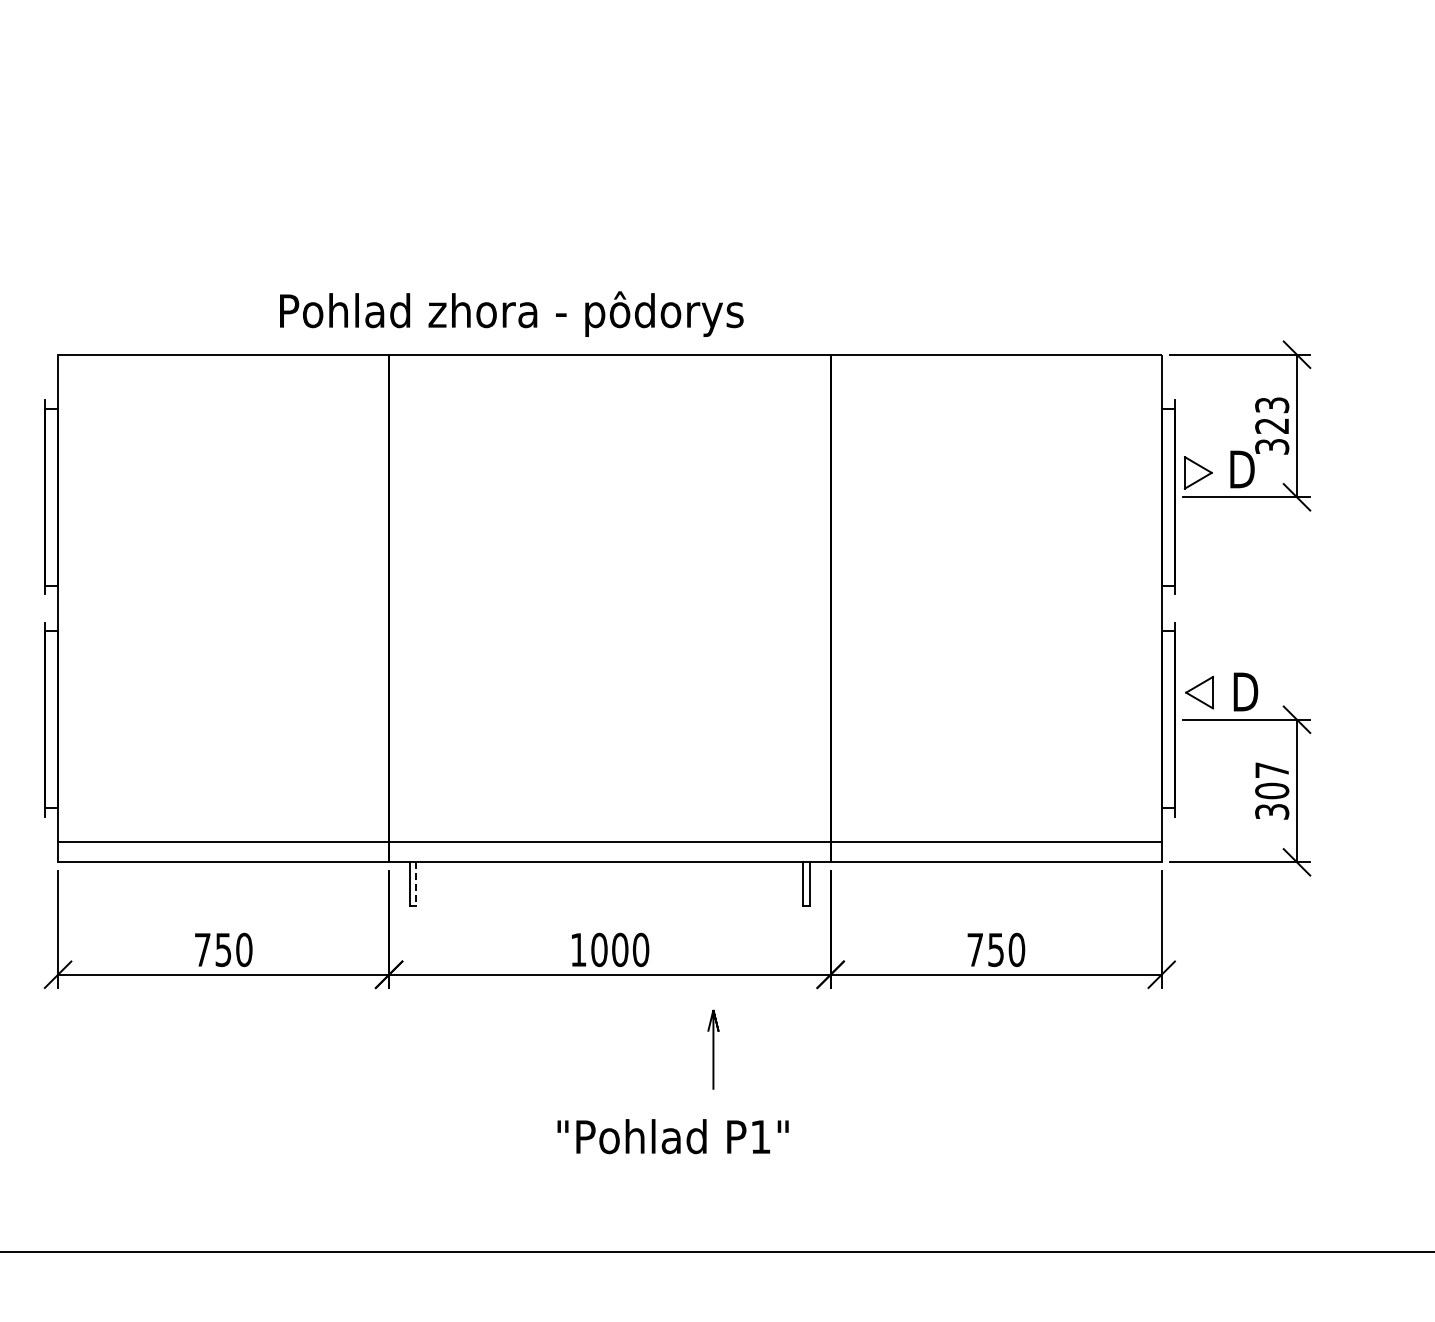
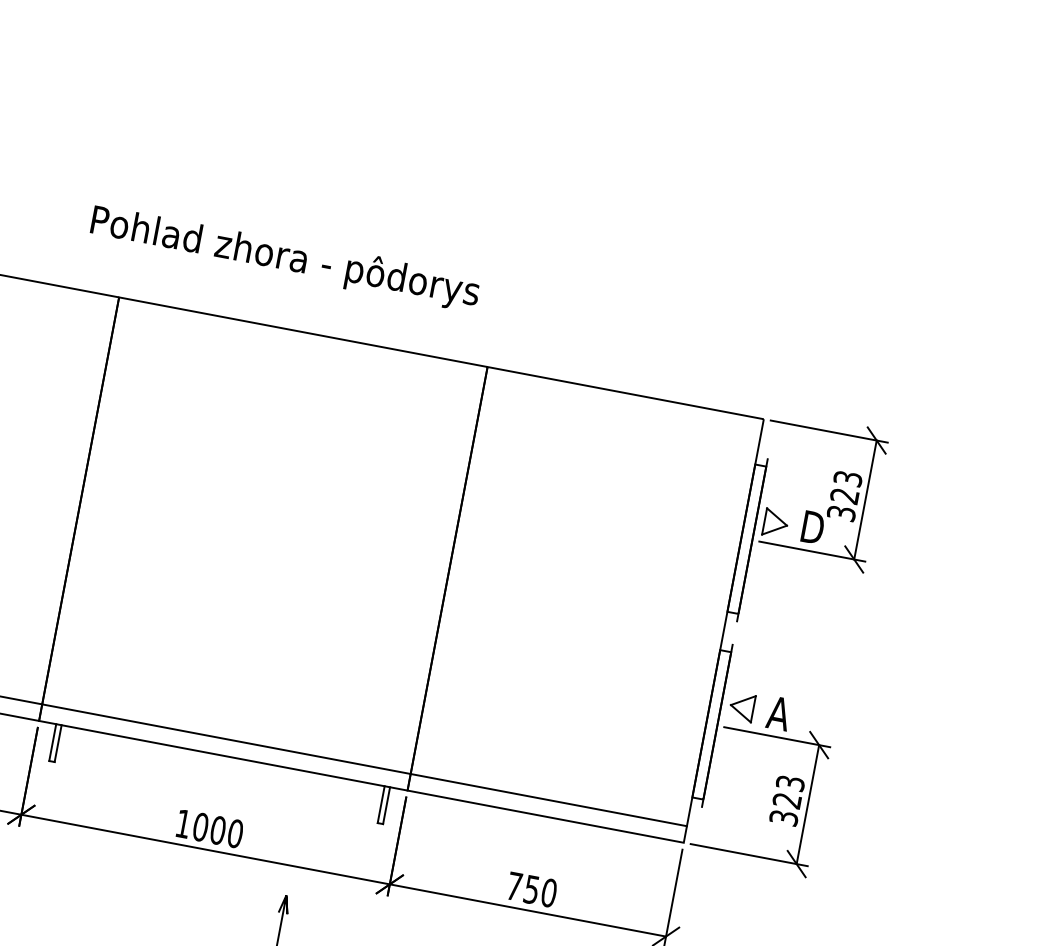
text: (511, 313) -> (285, 257), moved
text: (1244, 691) -> (779, 713), D -> A
text: (1272, 780) -> (789, 791), 307 -> 323
line: (416, 884) -> (58, 743), dashed -> solid

